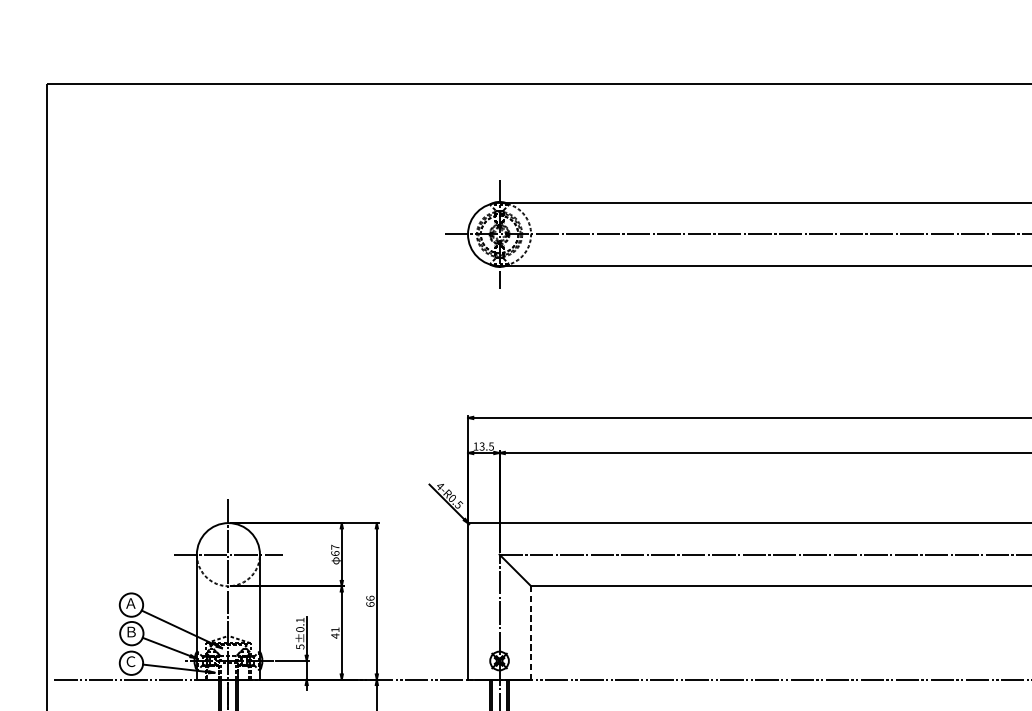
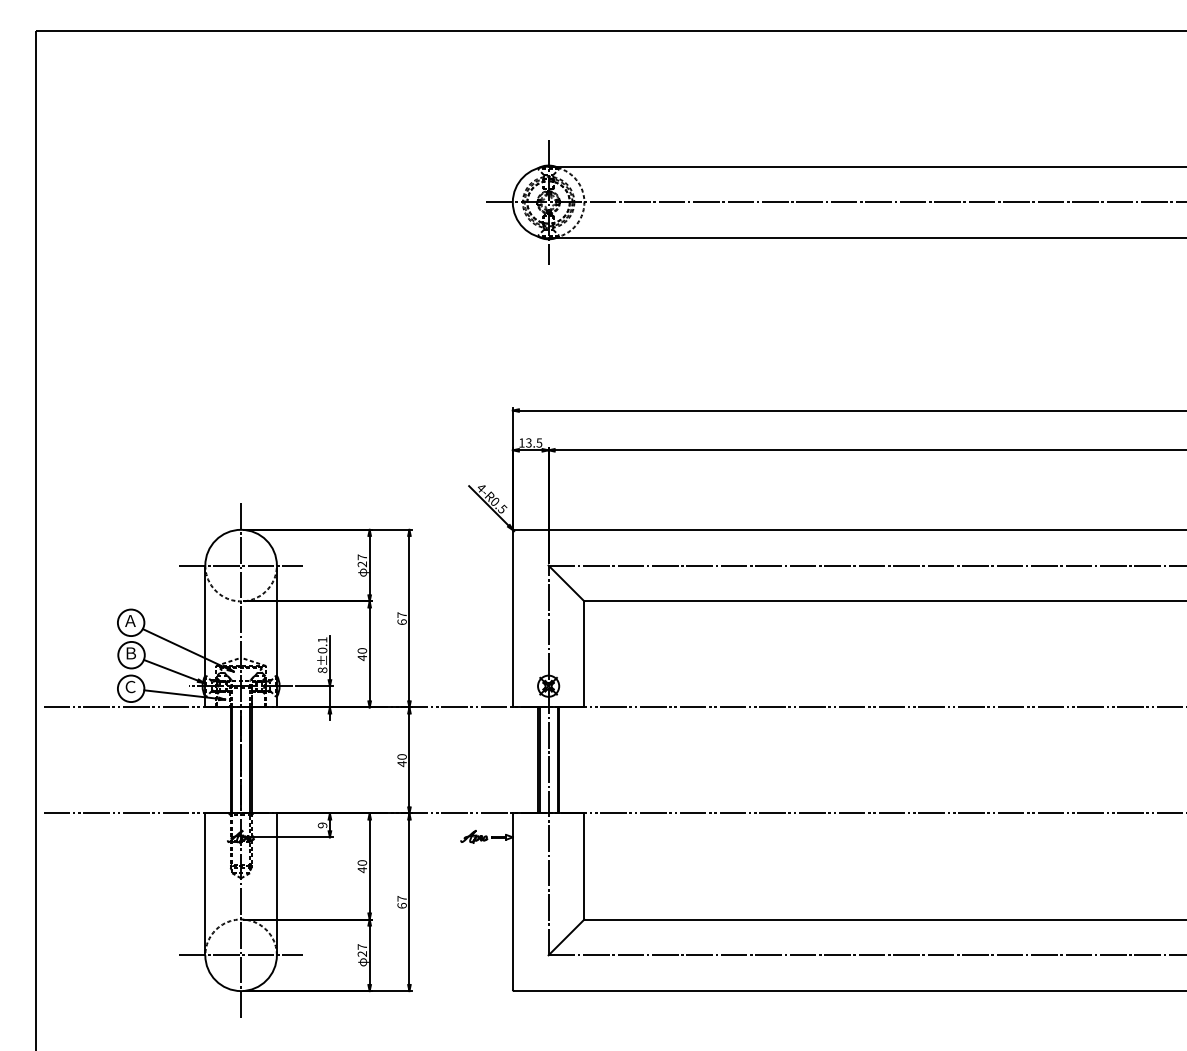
text: (335, 553) -> (362, 564), 67 -> 27
text: (369, 597) -> (401, 614), 66 -> 67
text: (335, 629) -> (362, 650), 41 -> 40
line: (531, 632) -> (584, 653), dashed -> solid
text: (300, 647) -> (322, 670), 5±0.1 -> 8±0.1

